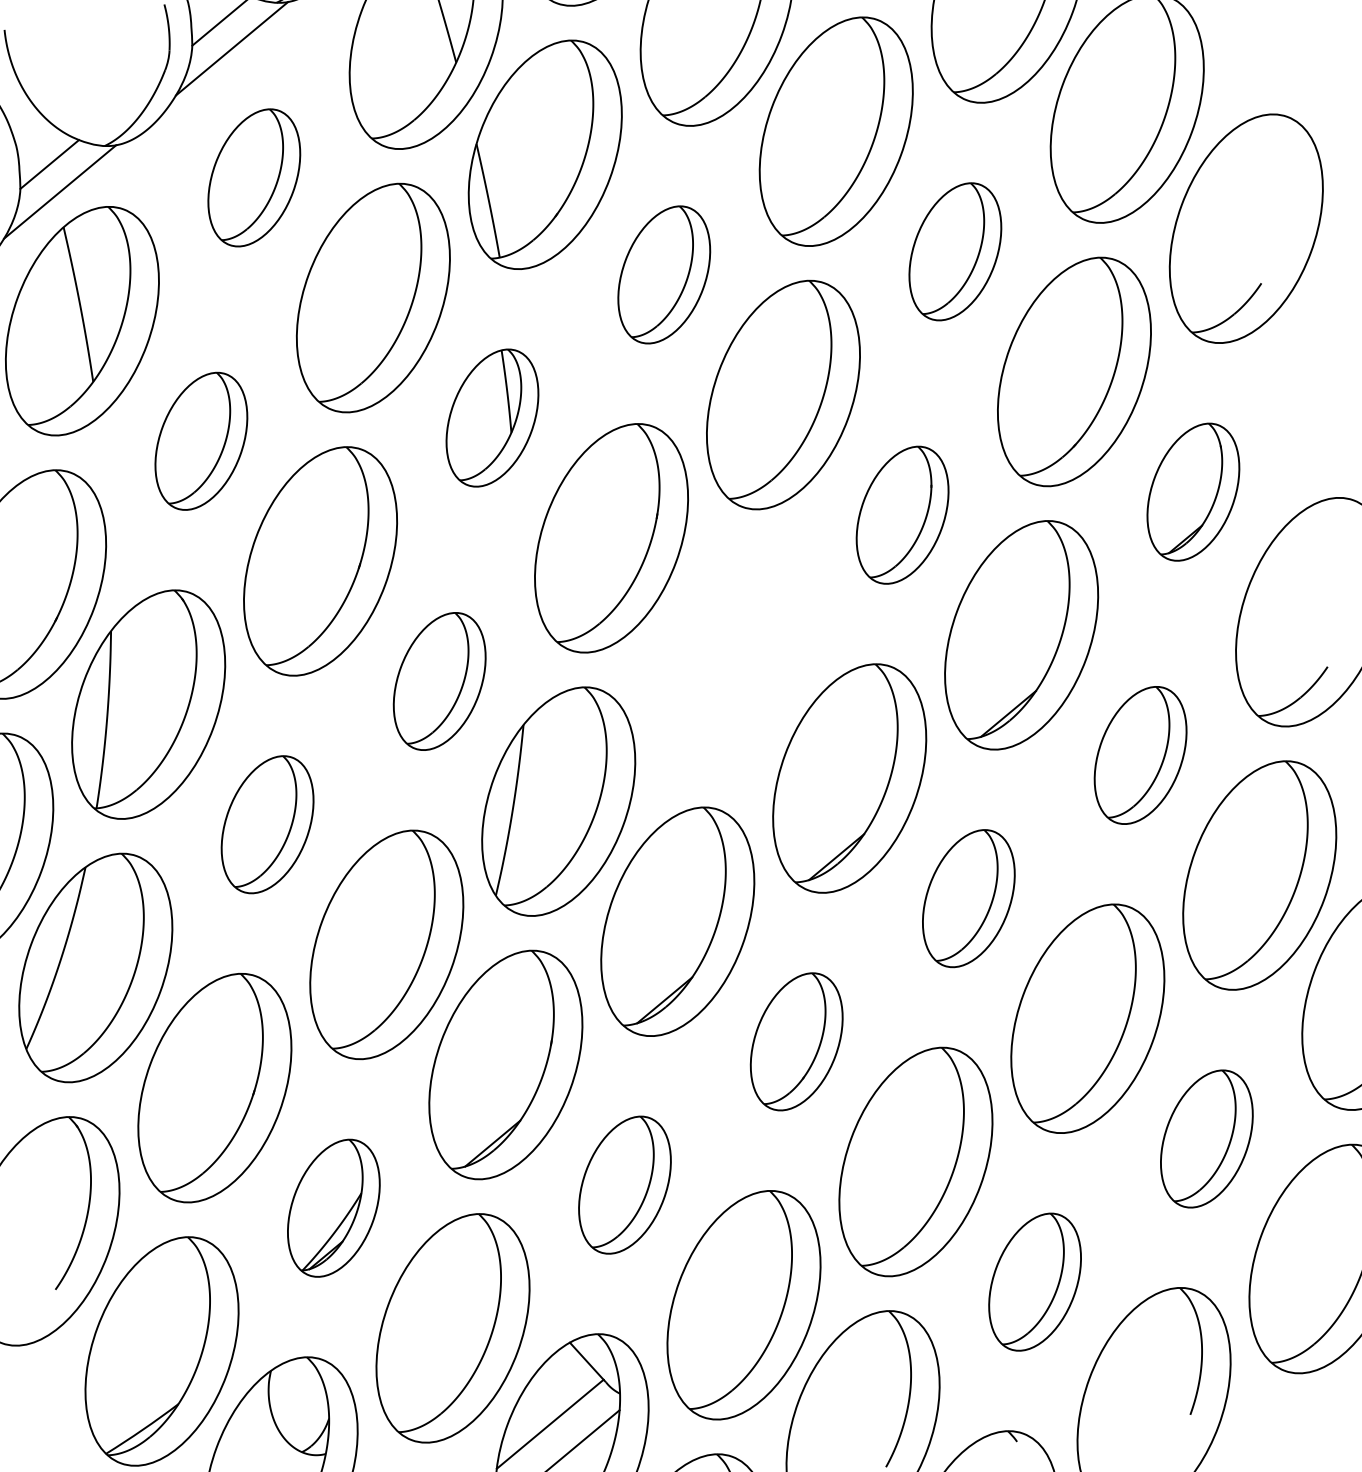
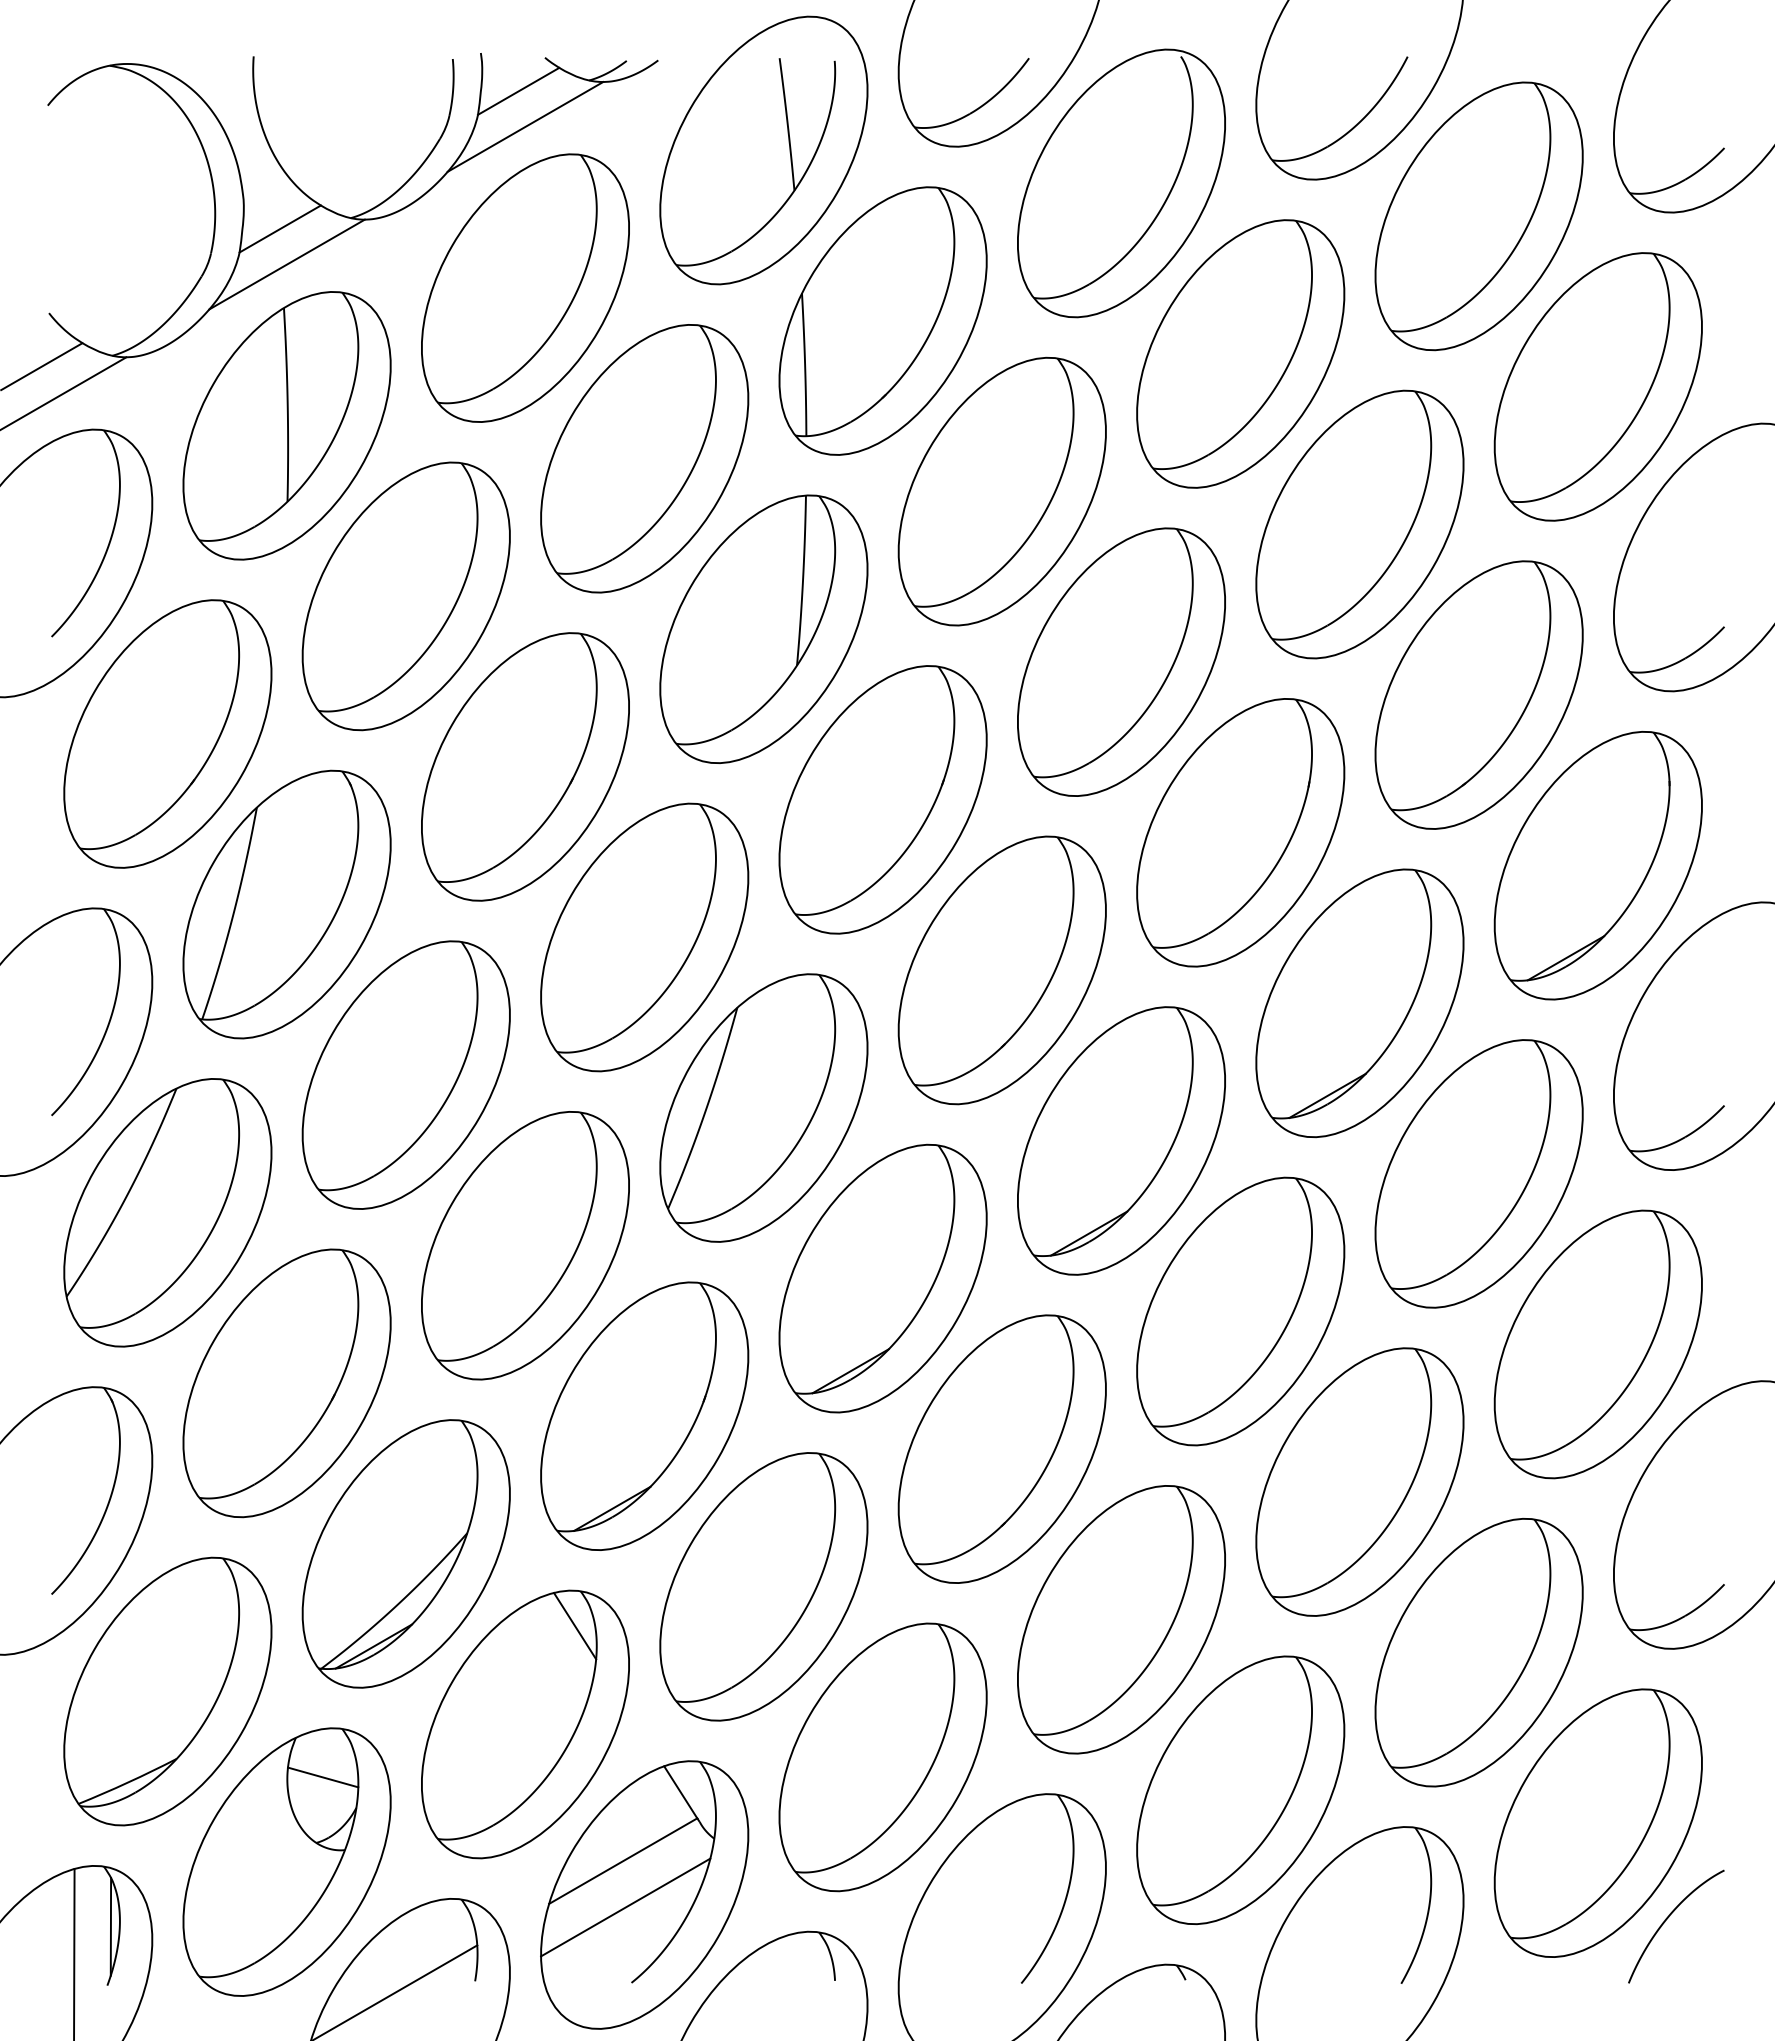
part: (254, 177) -> (525, 287), size x1.67
part: (955, 251) -> (1359, 524), size x1.67
part: (663, 274) -> (1001, 491), size x1.67
part: (492, 417) -> (763, 628), size x1.67
part: (200, 441) -> (405, 596), size x1.67
part: (1192, 492) -> (1597, 865), size x1.67
part: (902, 515) -> (1240, 832), size x1.67
part: (729, 658) -> (1001, 970), added
part: (439, 681) -> (644, 937), size x1.67
part: (1140, 755) -> (1478, 1173), size x1.67
part: (267, 824) -> (405, 1074), size x1.67
part: (968, 898) -> (1240, 1311), size x1.67
part: (796, 1041) -> (1001, 1448), size x1.67
part: (1206, 1138) -> (1478, 1652), size x1.67
part: (624, 1184) -> (763, 1586), size x1.67
part: (333, 1208) -> (405, 1553), size x1.67
line: (479, 1242) -> (575, 1625), added
part: (1034, 1282) -> (1240, 1790), size x1.67
line: (298, 1398) -> (323, 1777), added

